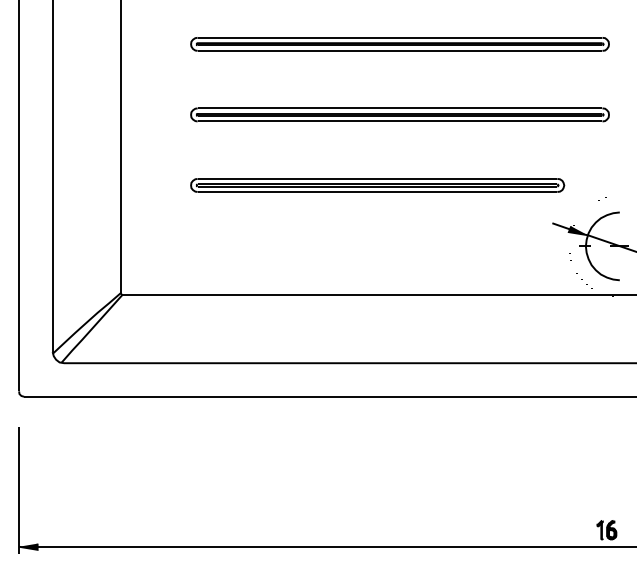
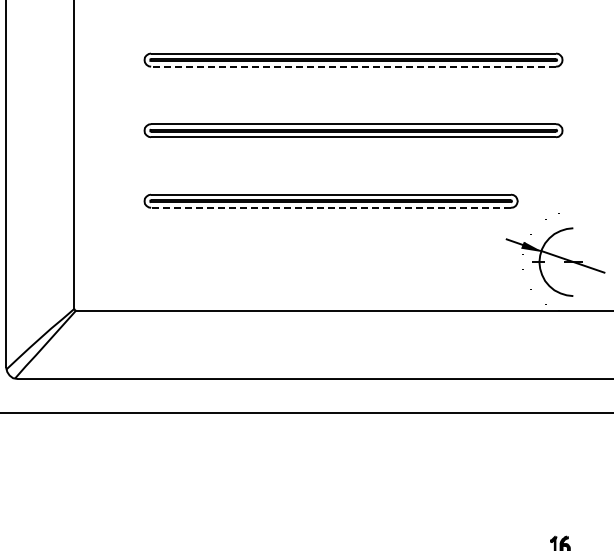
line: (399, 50) -> (353, 66), solid -> dashed
line: (377, 192) -> (331, 208), solid -> dashed

